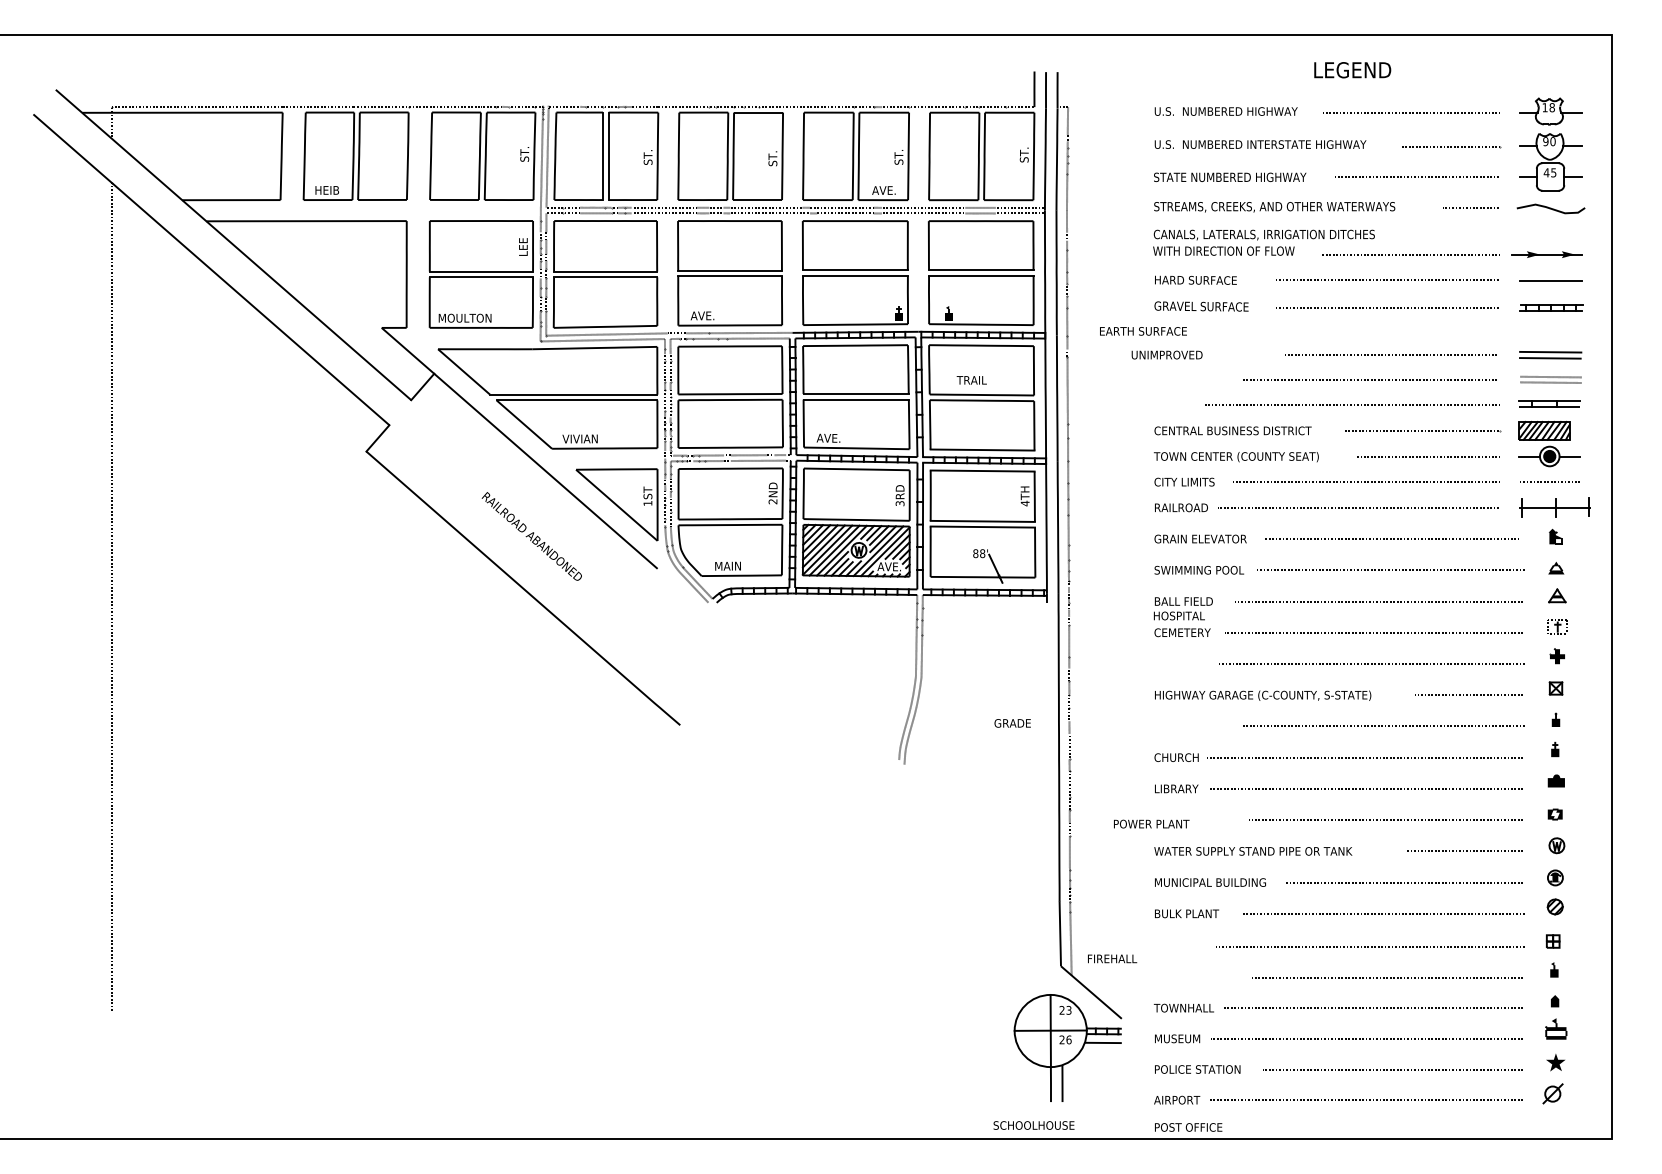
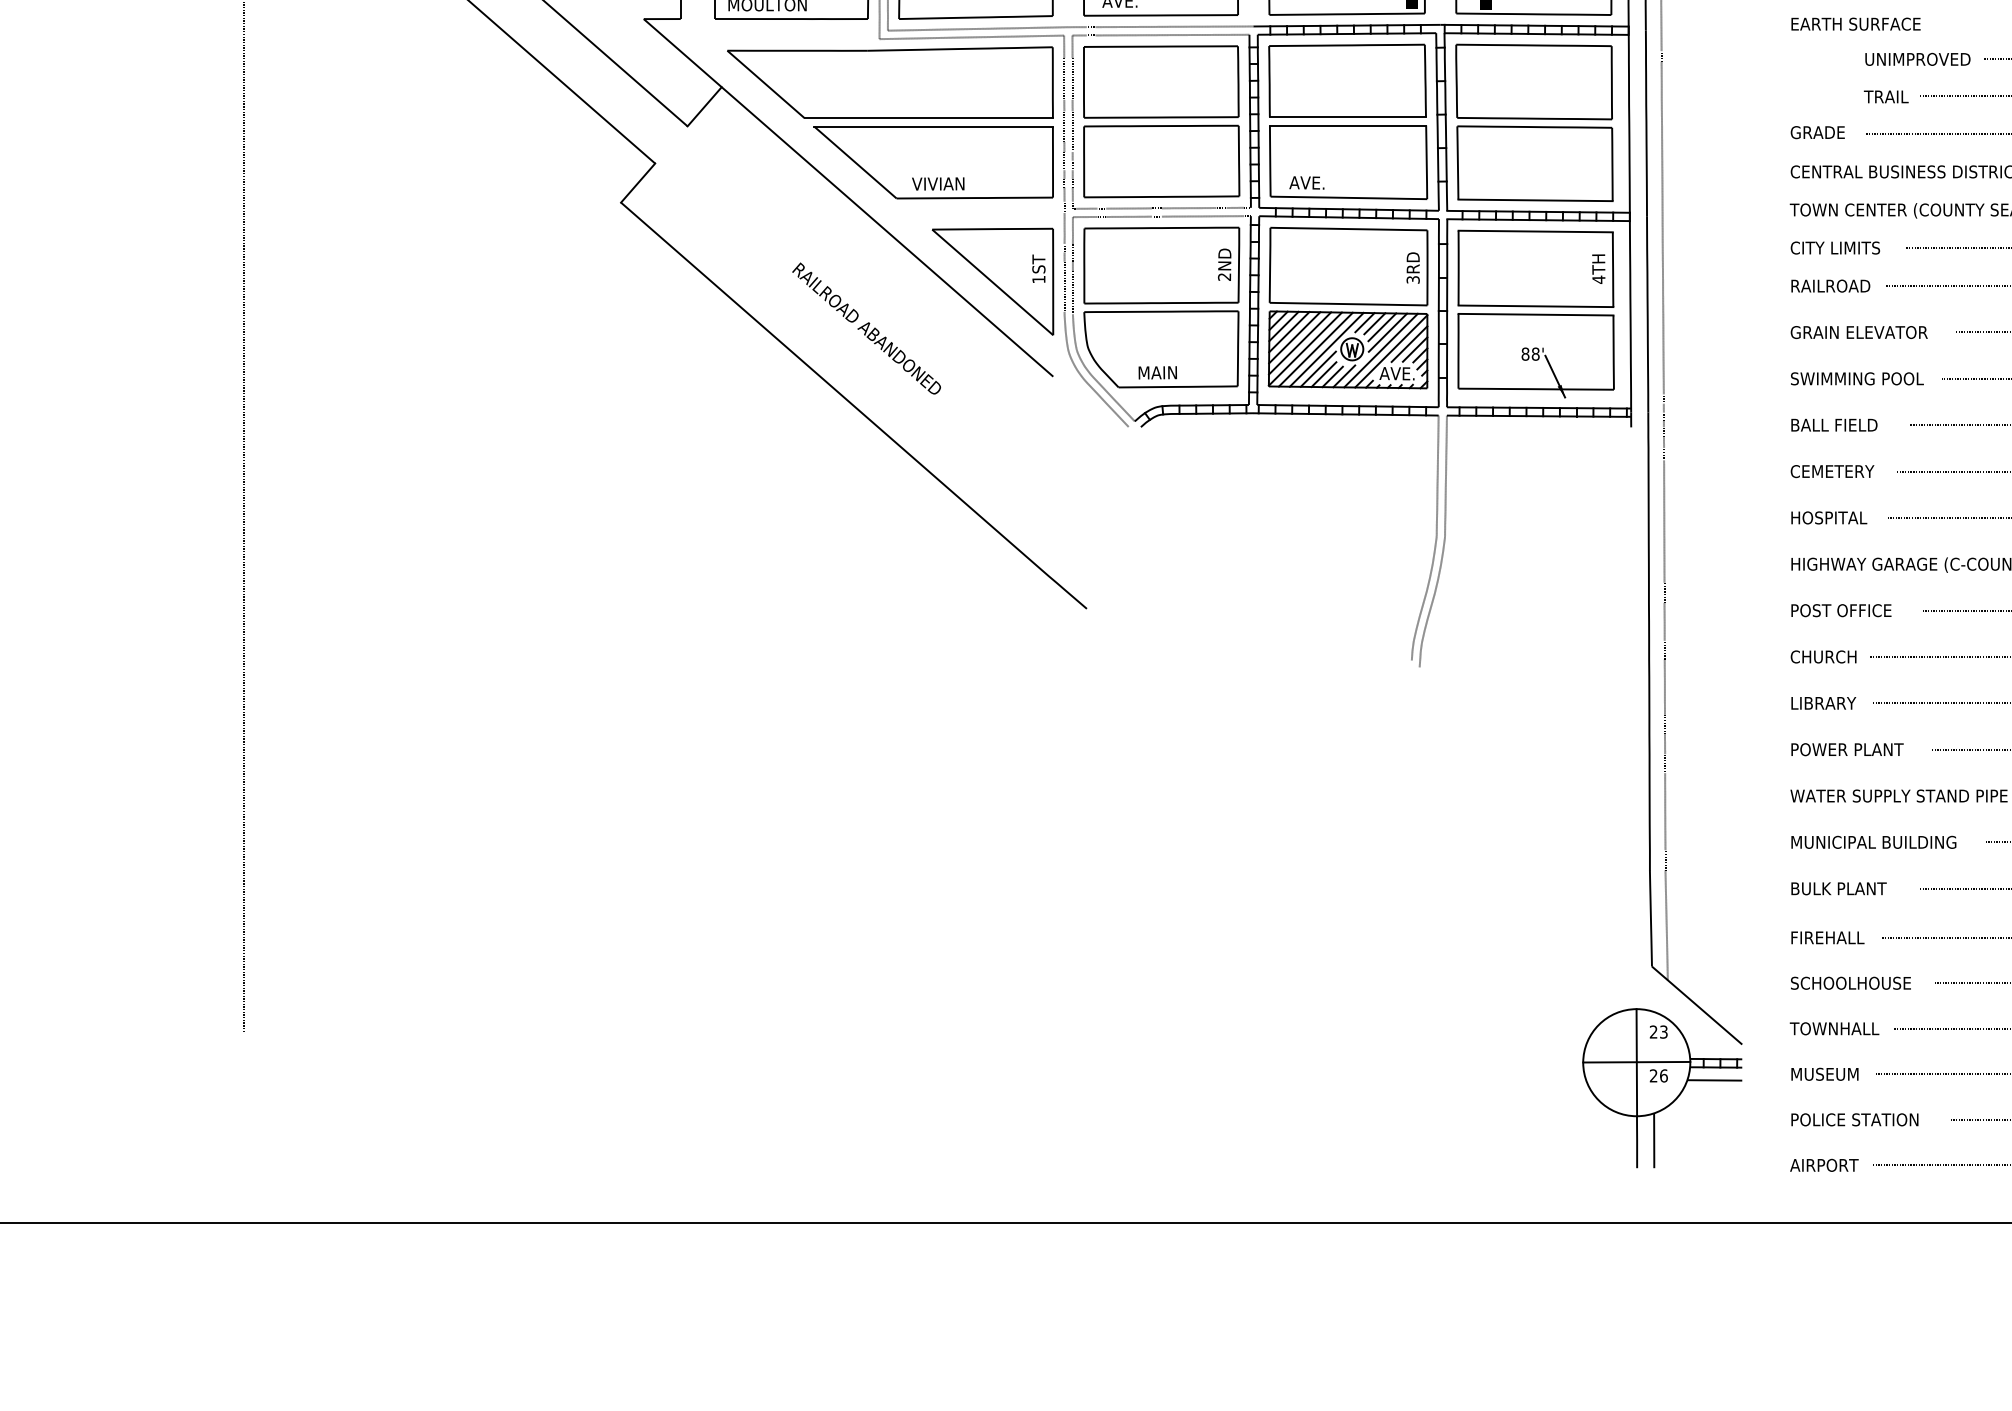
text: (1143, 331) -> (1856, 24), moved
text: (1166, 354) -> (1916, 58), moved
text: (971, 380) -> (1885, 97), moved
text: (1179, 615) -> (1829, 517), moved
text: (1012, 723) -> (1817, 132), moved
text: (1151, 823) -> (1847, 748), moved
text: (1112, 958) -> (1827, 937), moved
text: (1033, 1125) -> (1850, 983), moved
text: (1188, 1127) -> (1841, 610), moved

